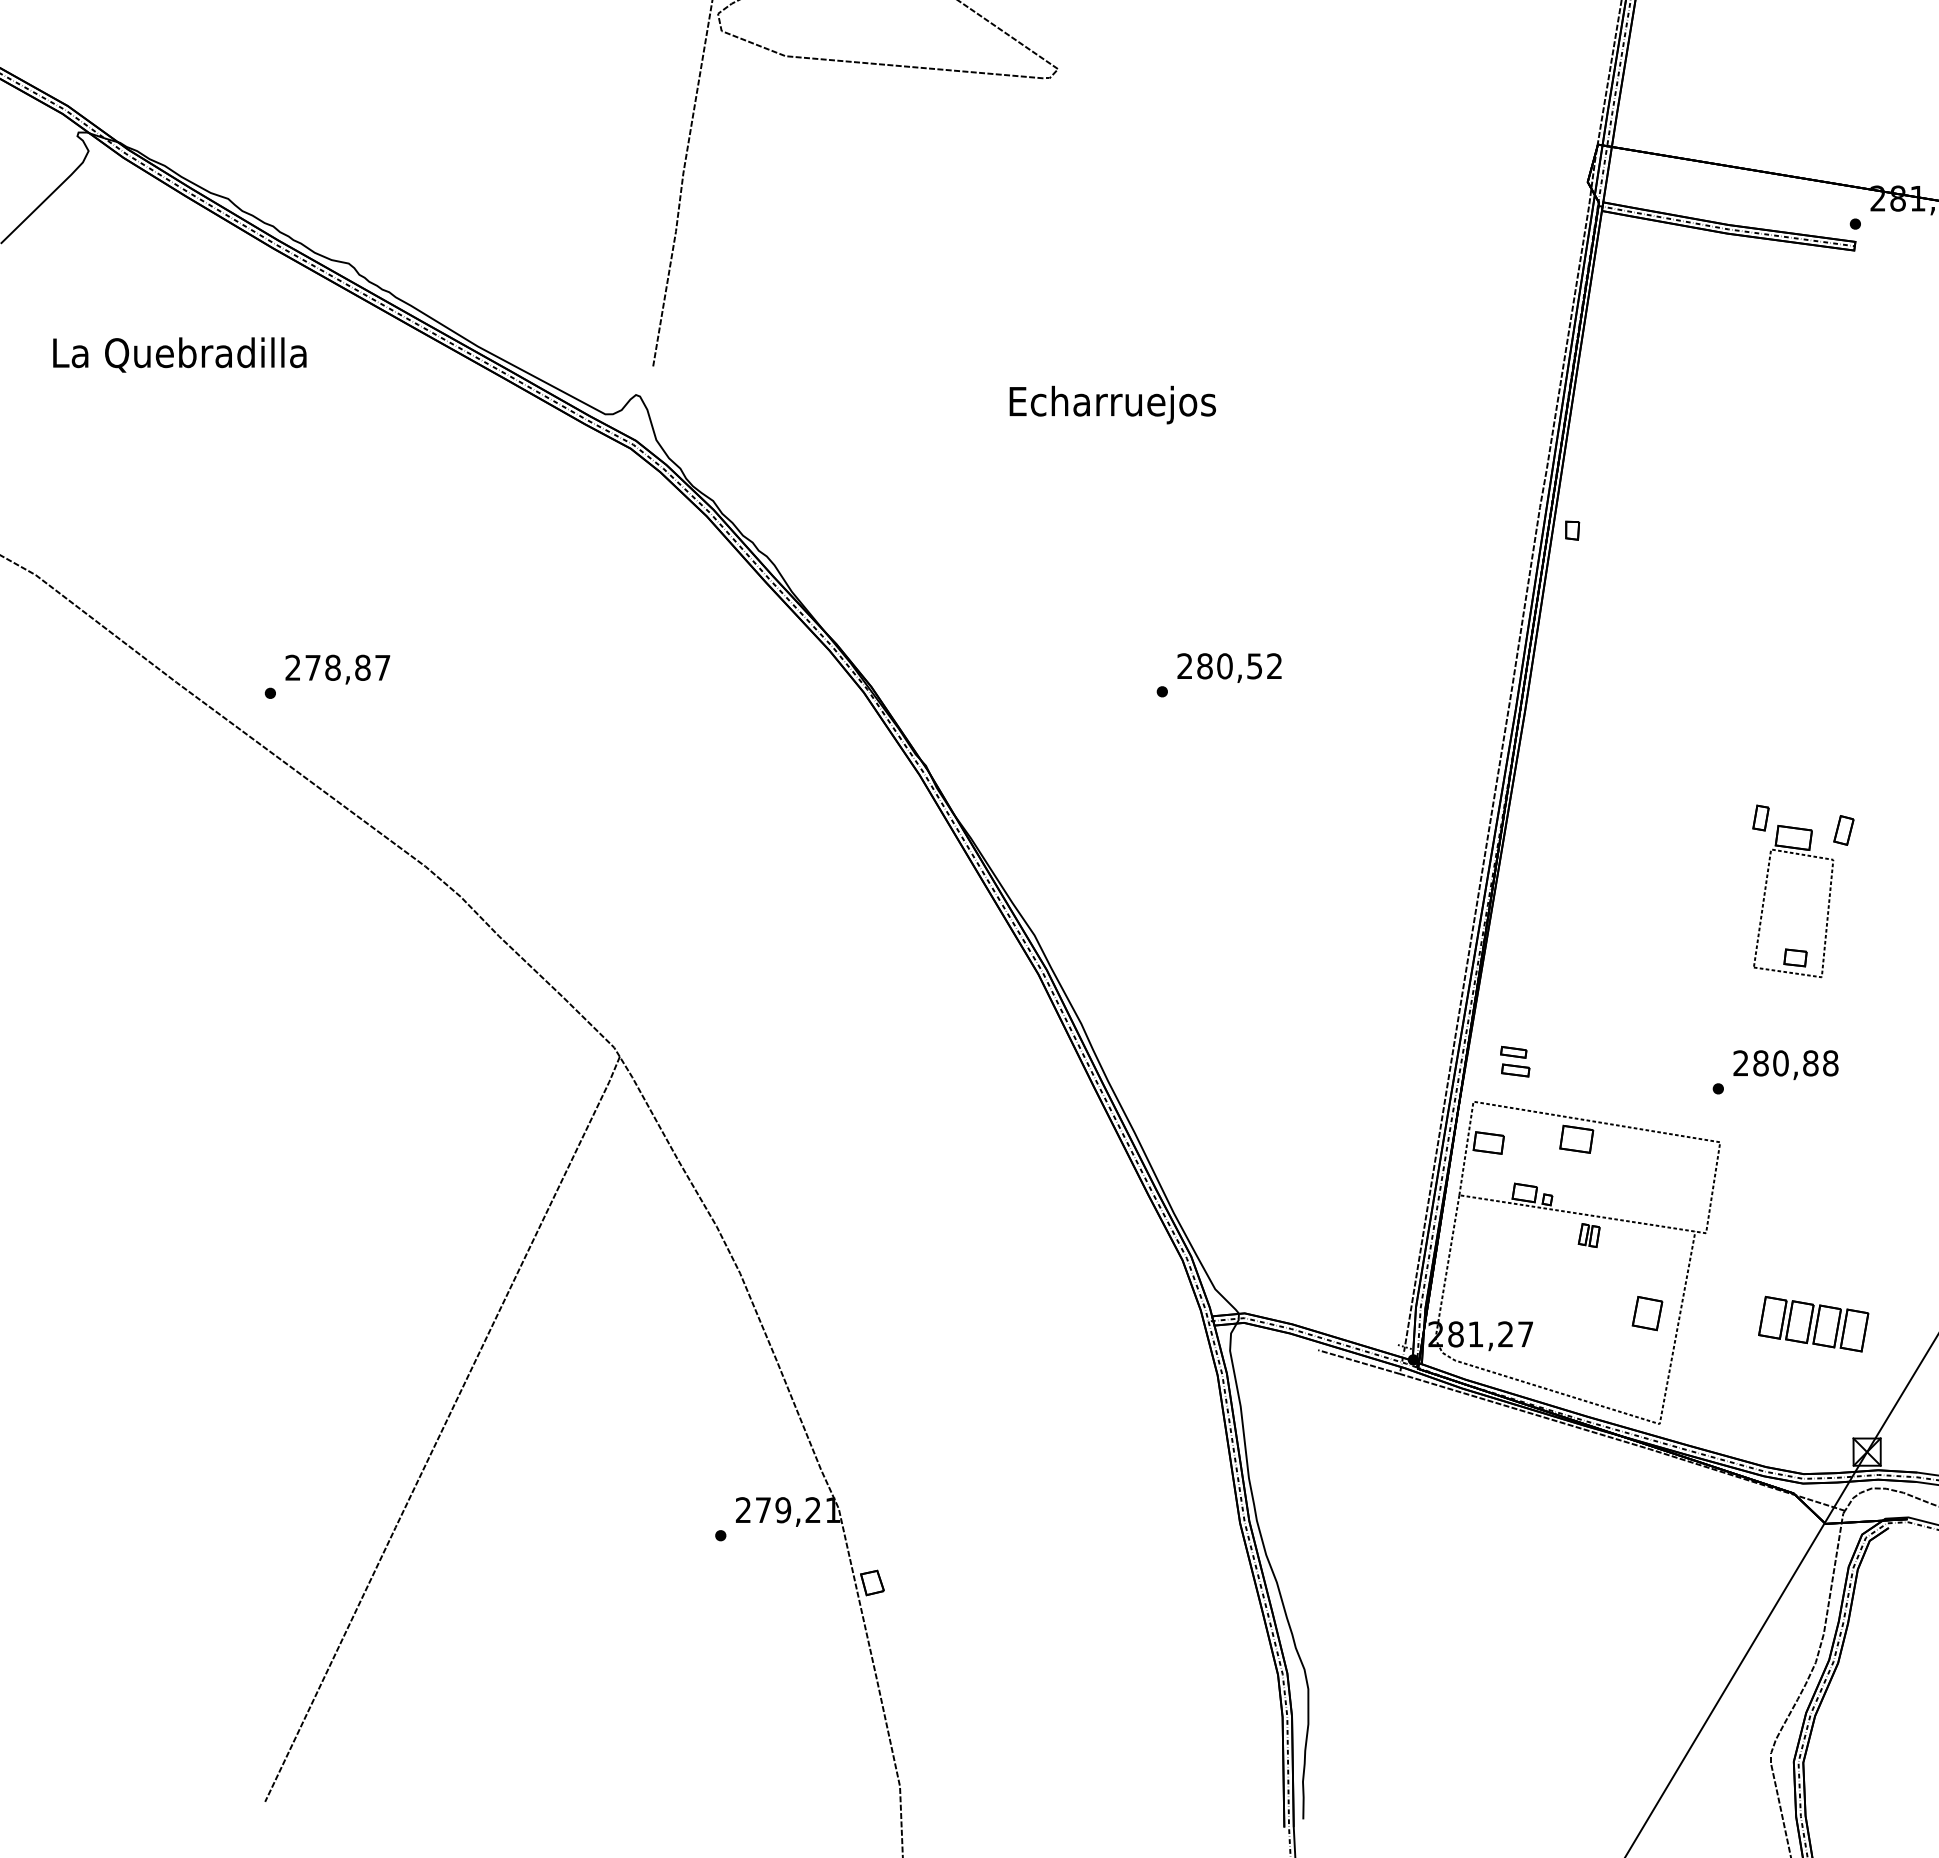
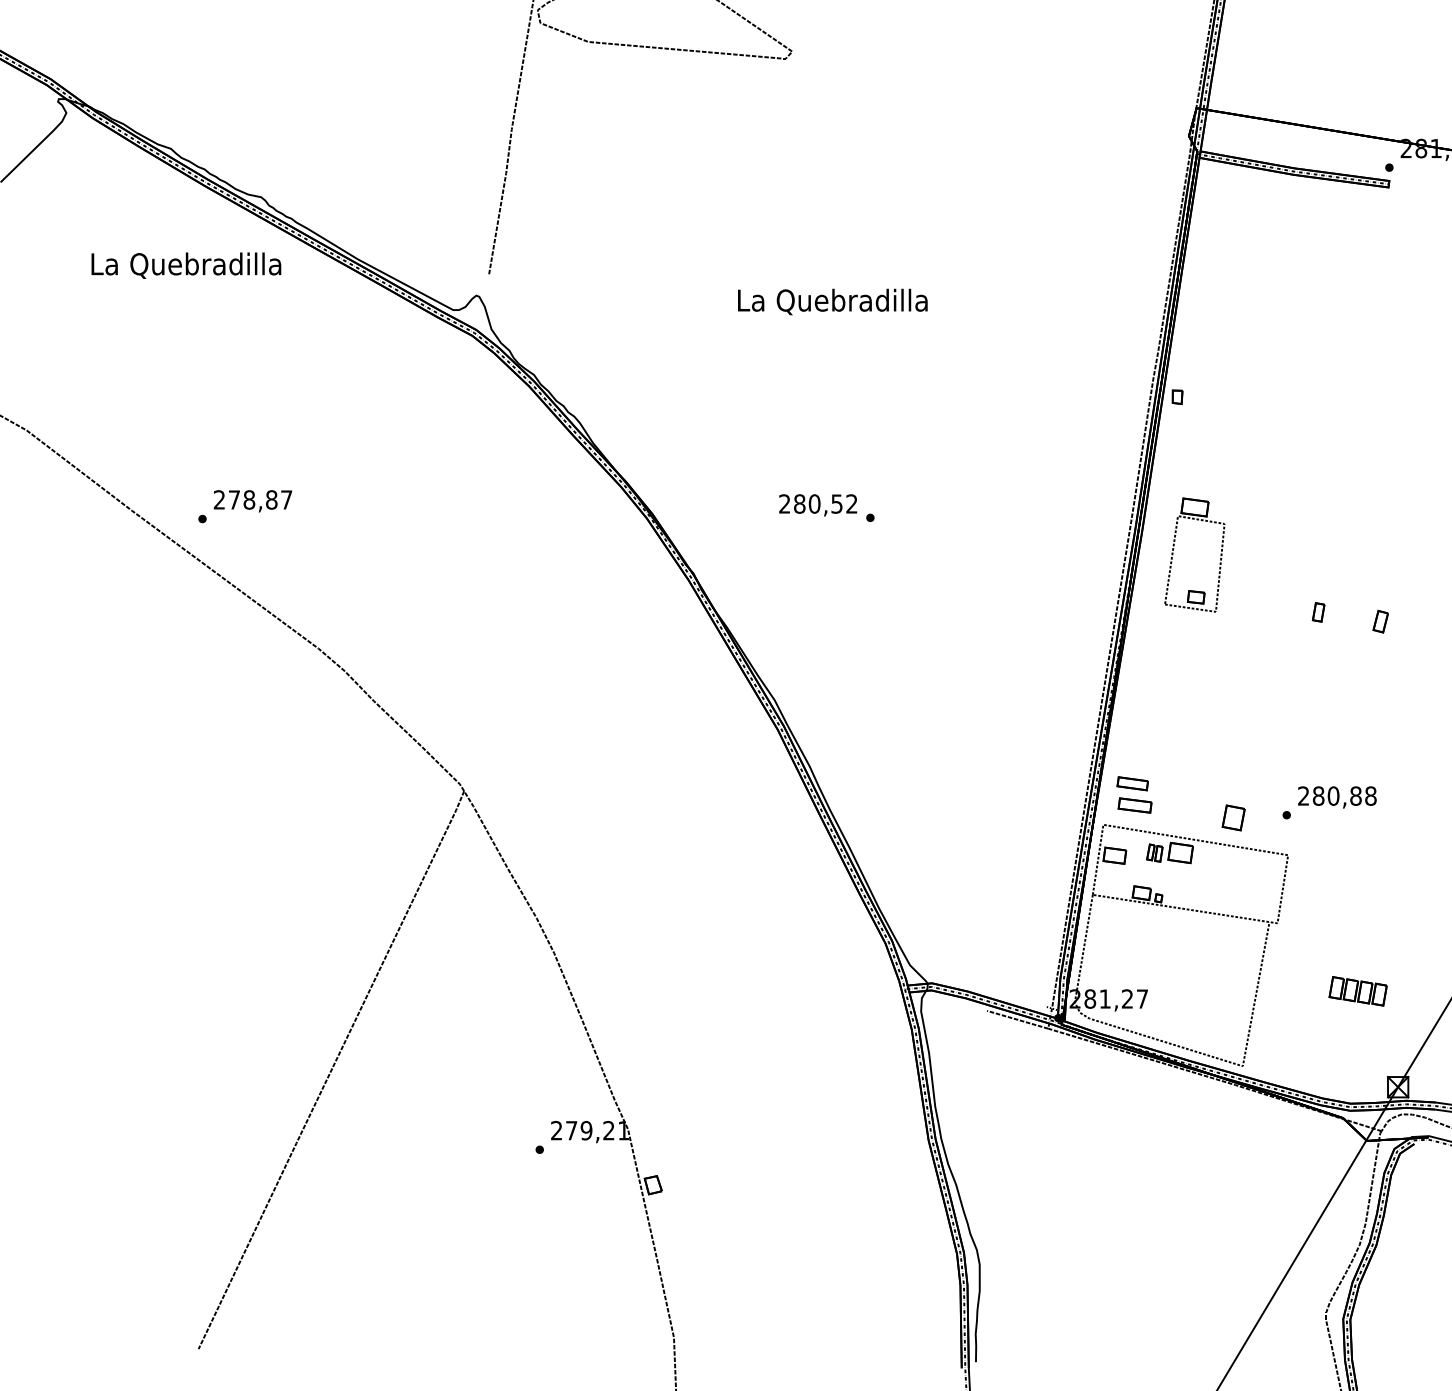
text: (179, 354) -> (186, 265), moved
text: (1111, 404) -> (832, 302), Echarruejos -> La Quebradilla
text: (1229, 667) -> (818, 504), moved
part: (1765, 895) -> (1173, 550), moved
part: (1515, 1061) -> (1134, 794), size x1.6
part: (1588, 1235) -> (1154, 853), moved
part: (1647, 1313) -> (1233, 817), moved
part: (1813, 1323) -> (1357, 990), size x0.7

